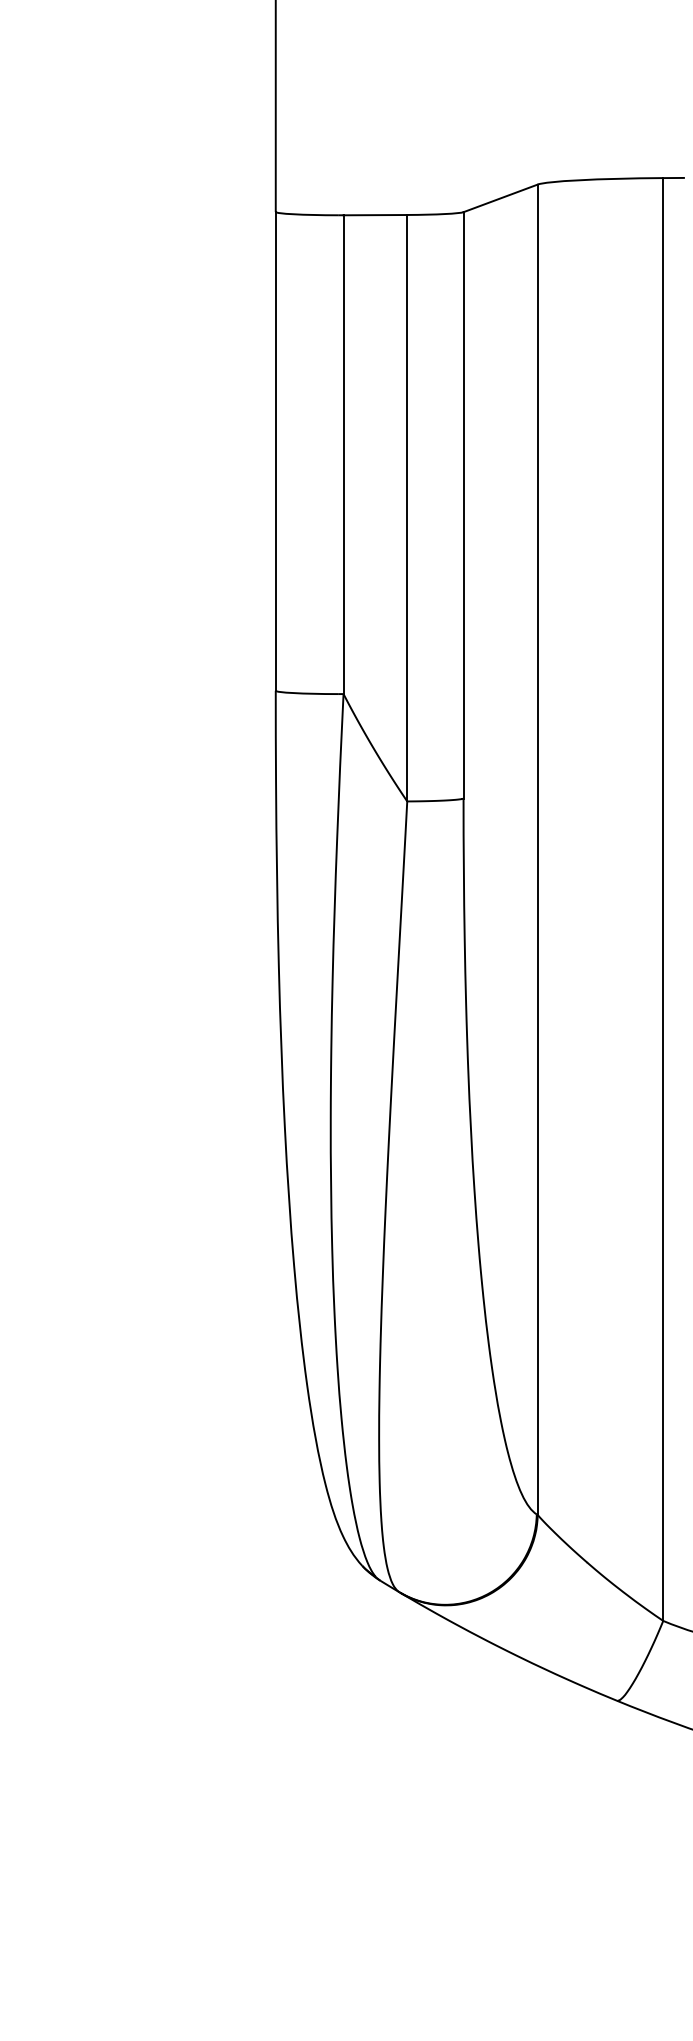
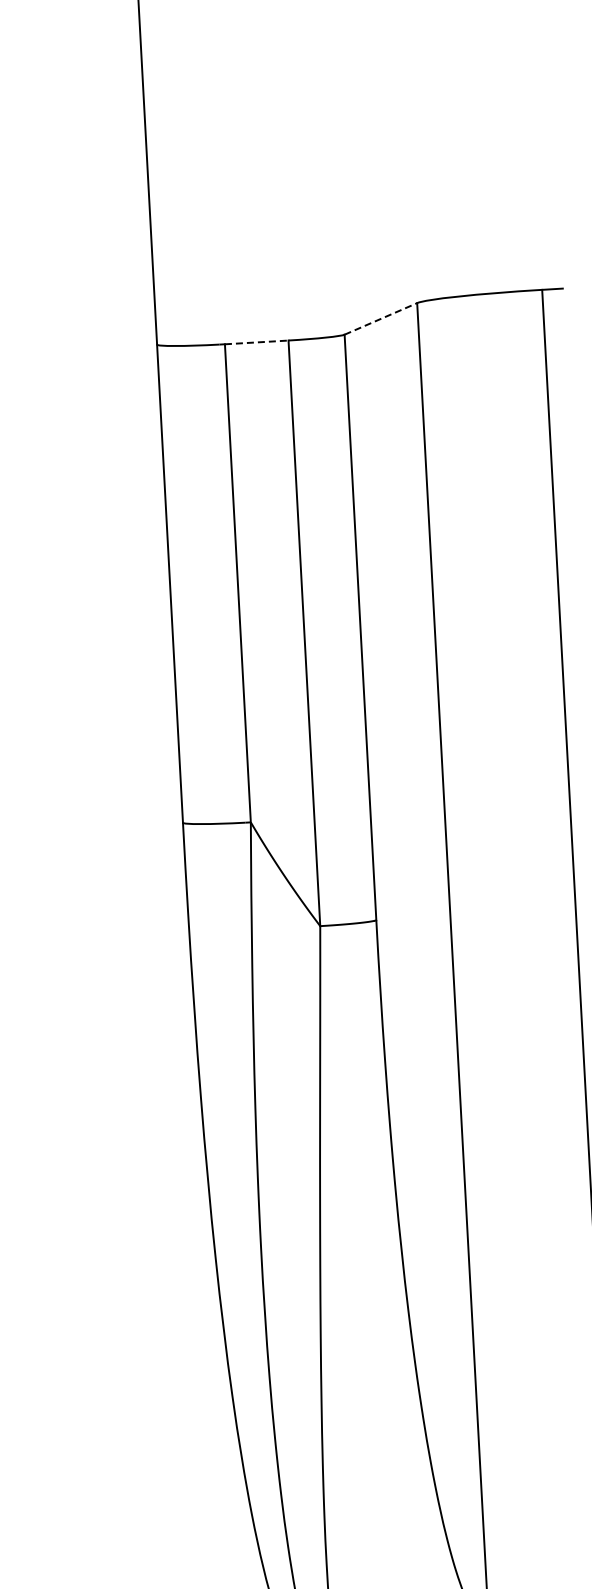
line: (500, 198) -> (380, 319), solid -> dashed
line: (375, 215) -> (256, 342), solid -> dashed

